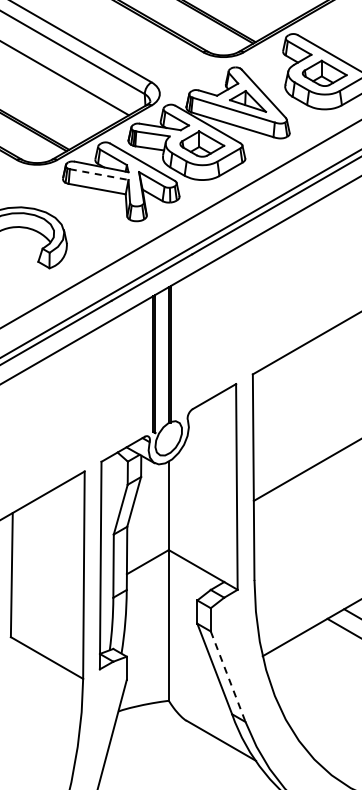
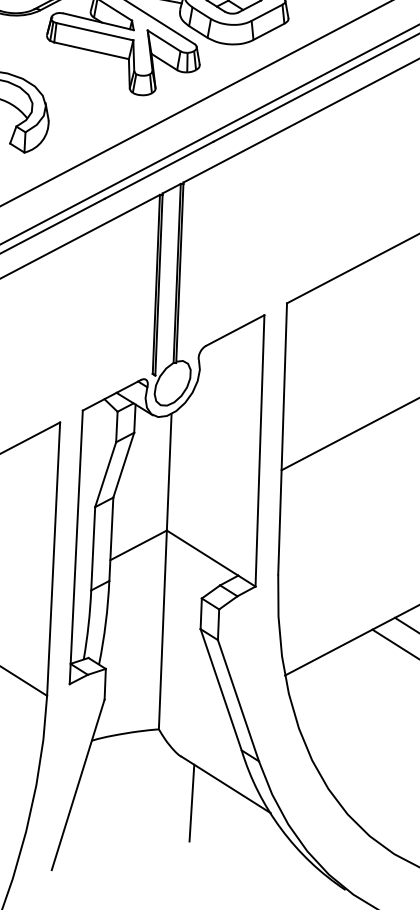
line: (99, 174) -> (95, 31), dashed -> solid
line: (228, 677) -> (238, 701), dashed -> solid
line: (195, 755) -> (191, 802), added

